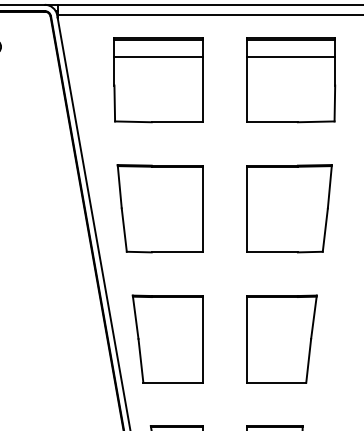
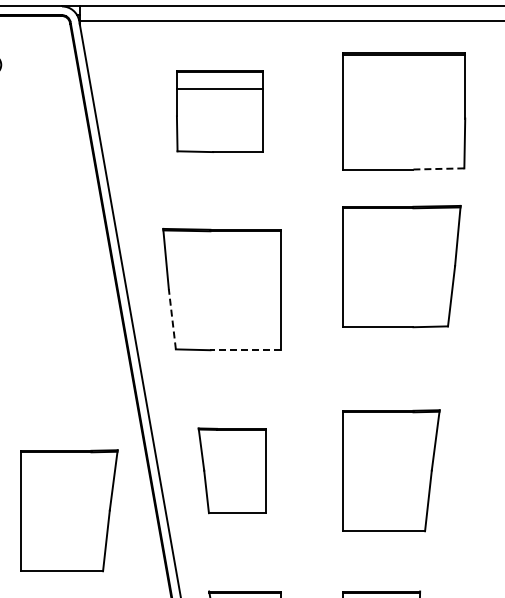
line: (290, 56) -> (403, 78), removed
part: (158, 80) -> (219, 111), size x0.7
line: (315, 121) -> (438, 168), solid -> dashed
part: (289, 208) -> (401, 266), moved
line: (124, 229) -> (172, 318), solid -> dashed
line: (176, 252) -> (245, 350), solid -> dashed
part: (167, 338) -> (232, 470), size x0.7
part: (50, 367) -> (69, 510), added

